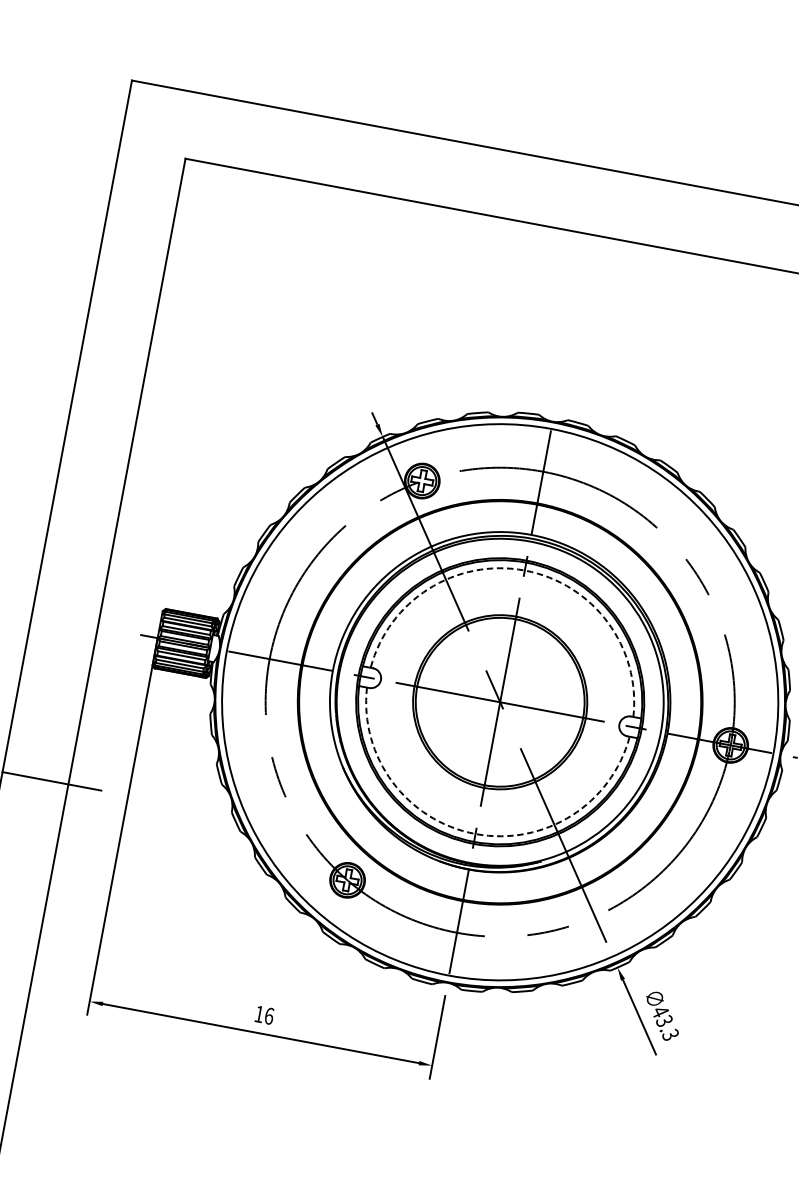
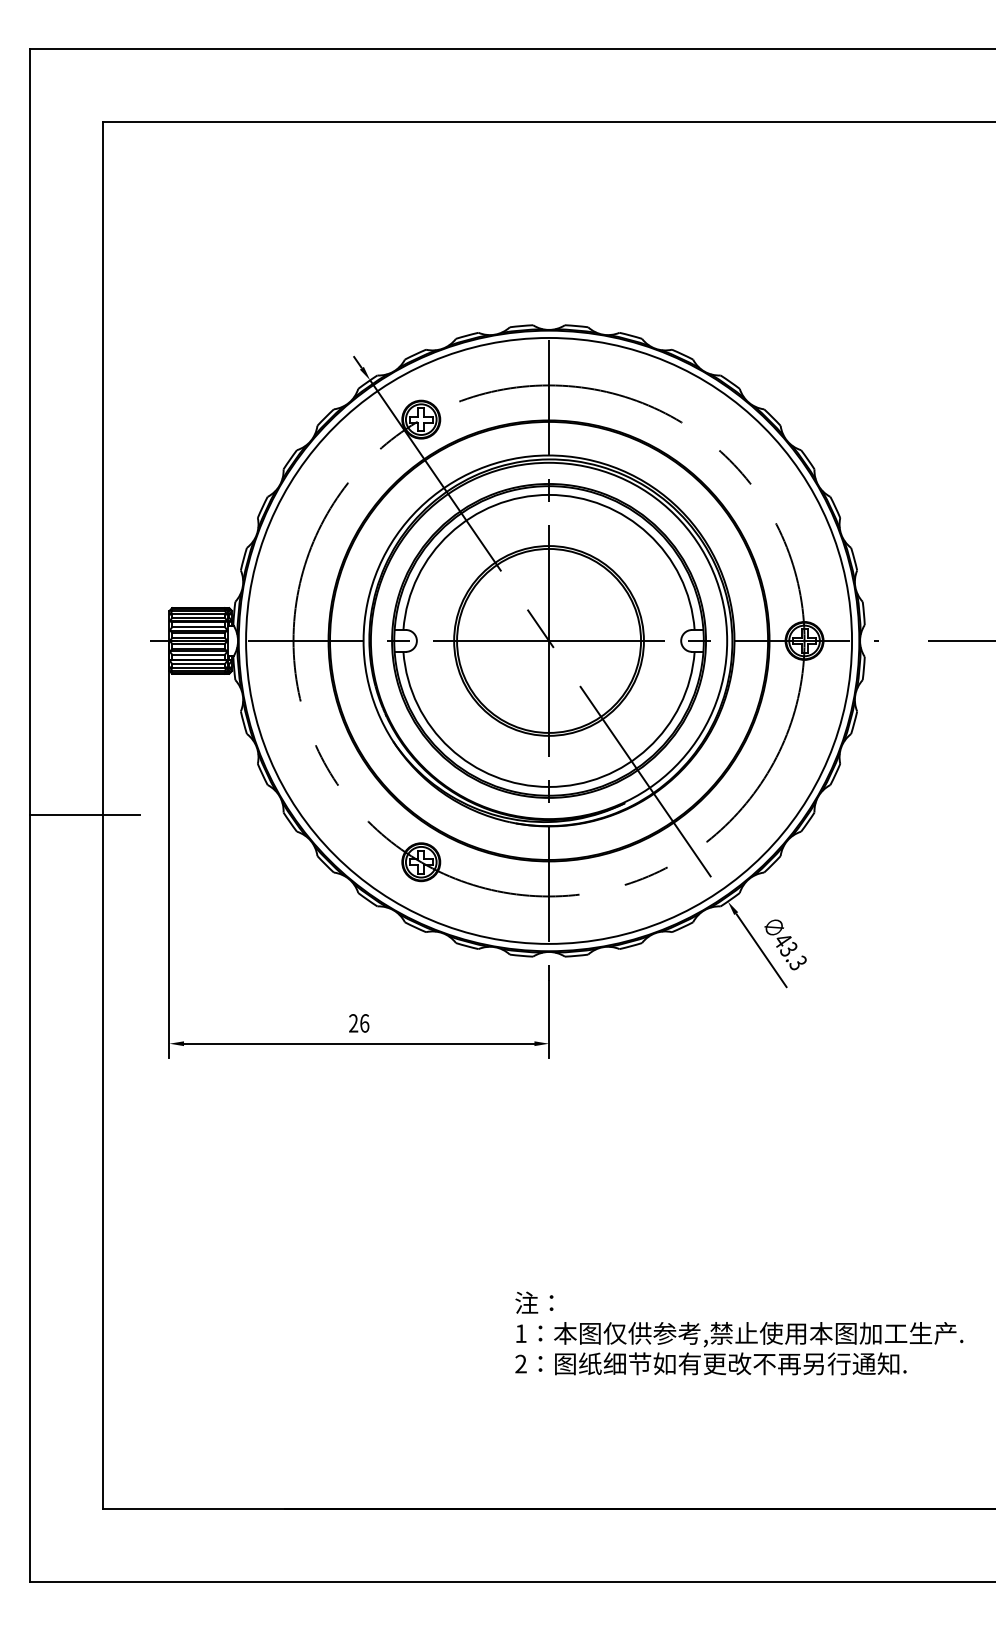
arc: (525, 570) -> (549, 494), dashed -> solid
arc: (476, 833) -> (549, 786), dashed -> solid
text: (259, 1014) -> (353, 1023), 16 -> 26

